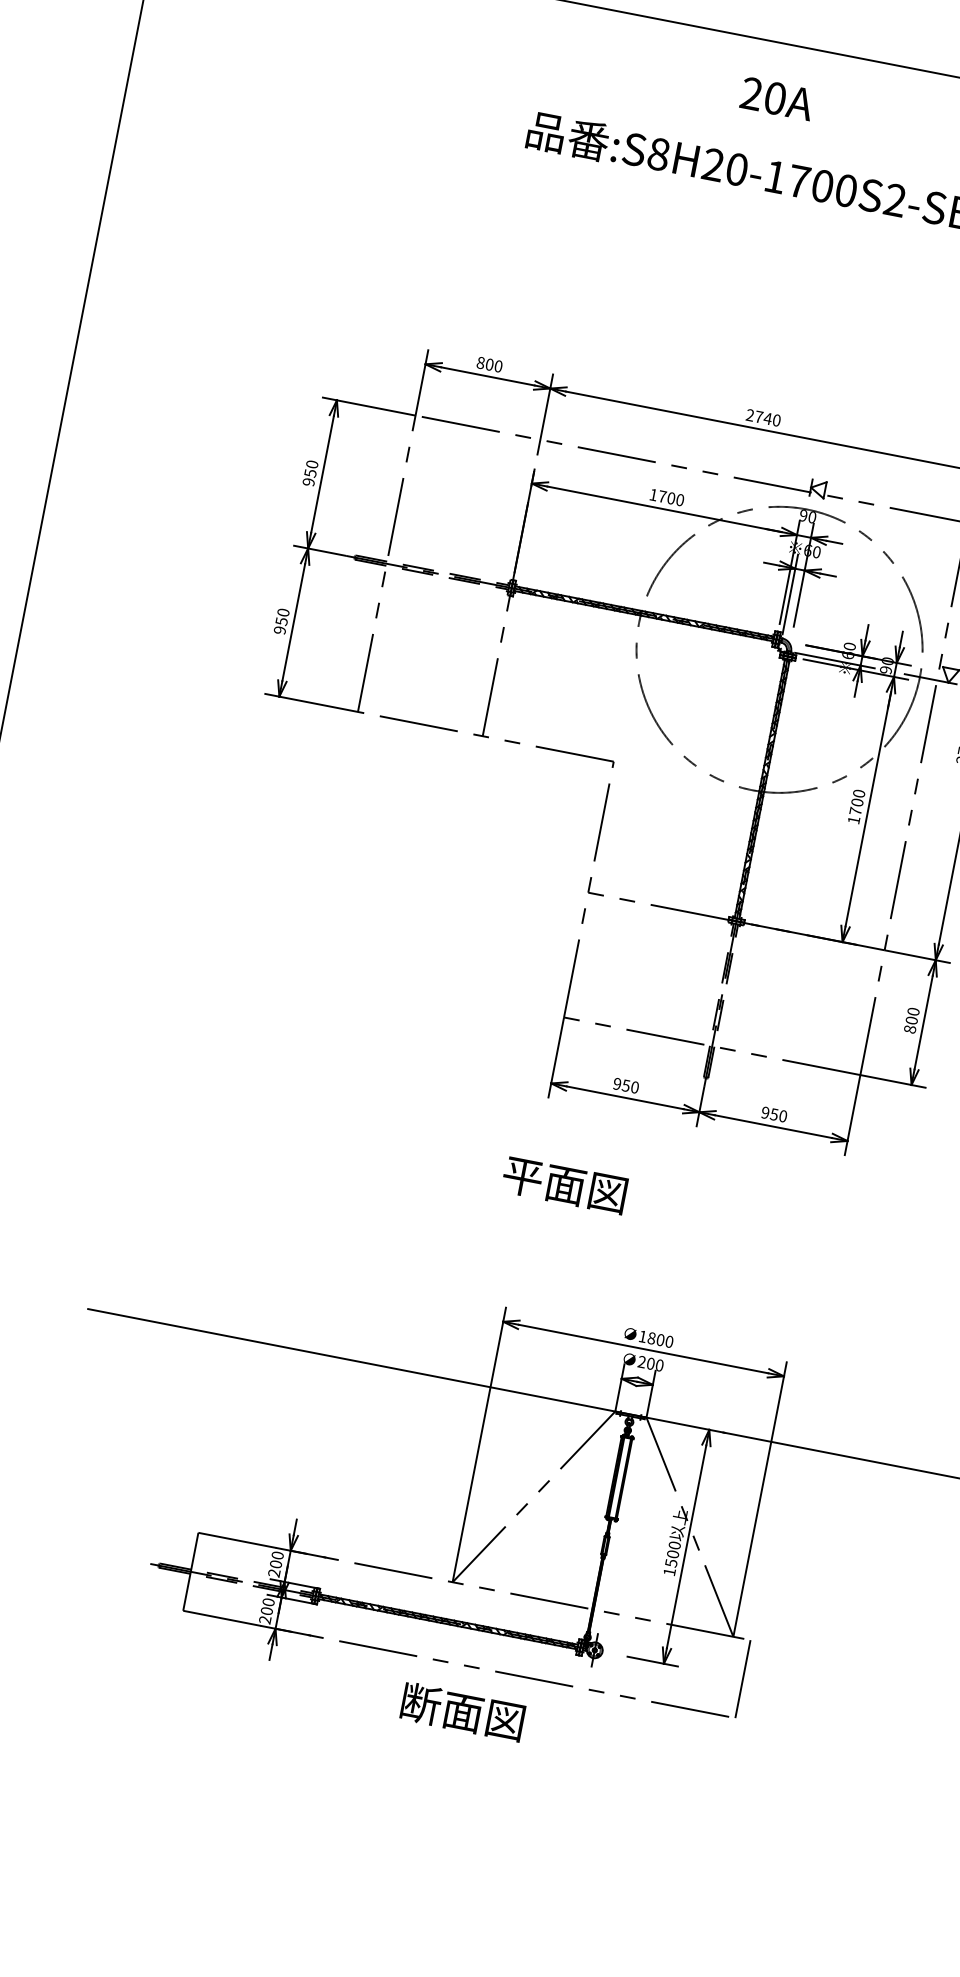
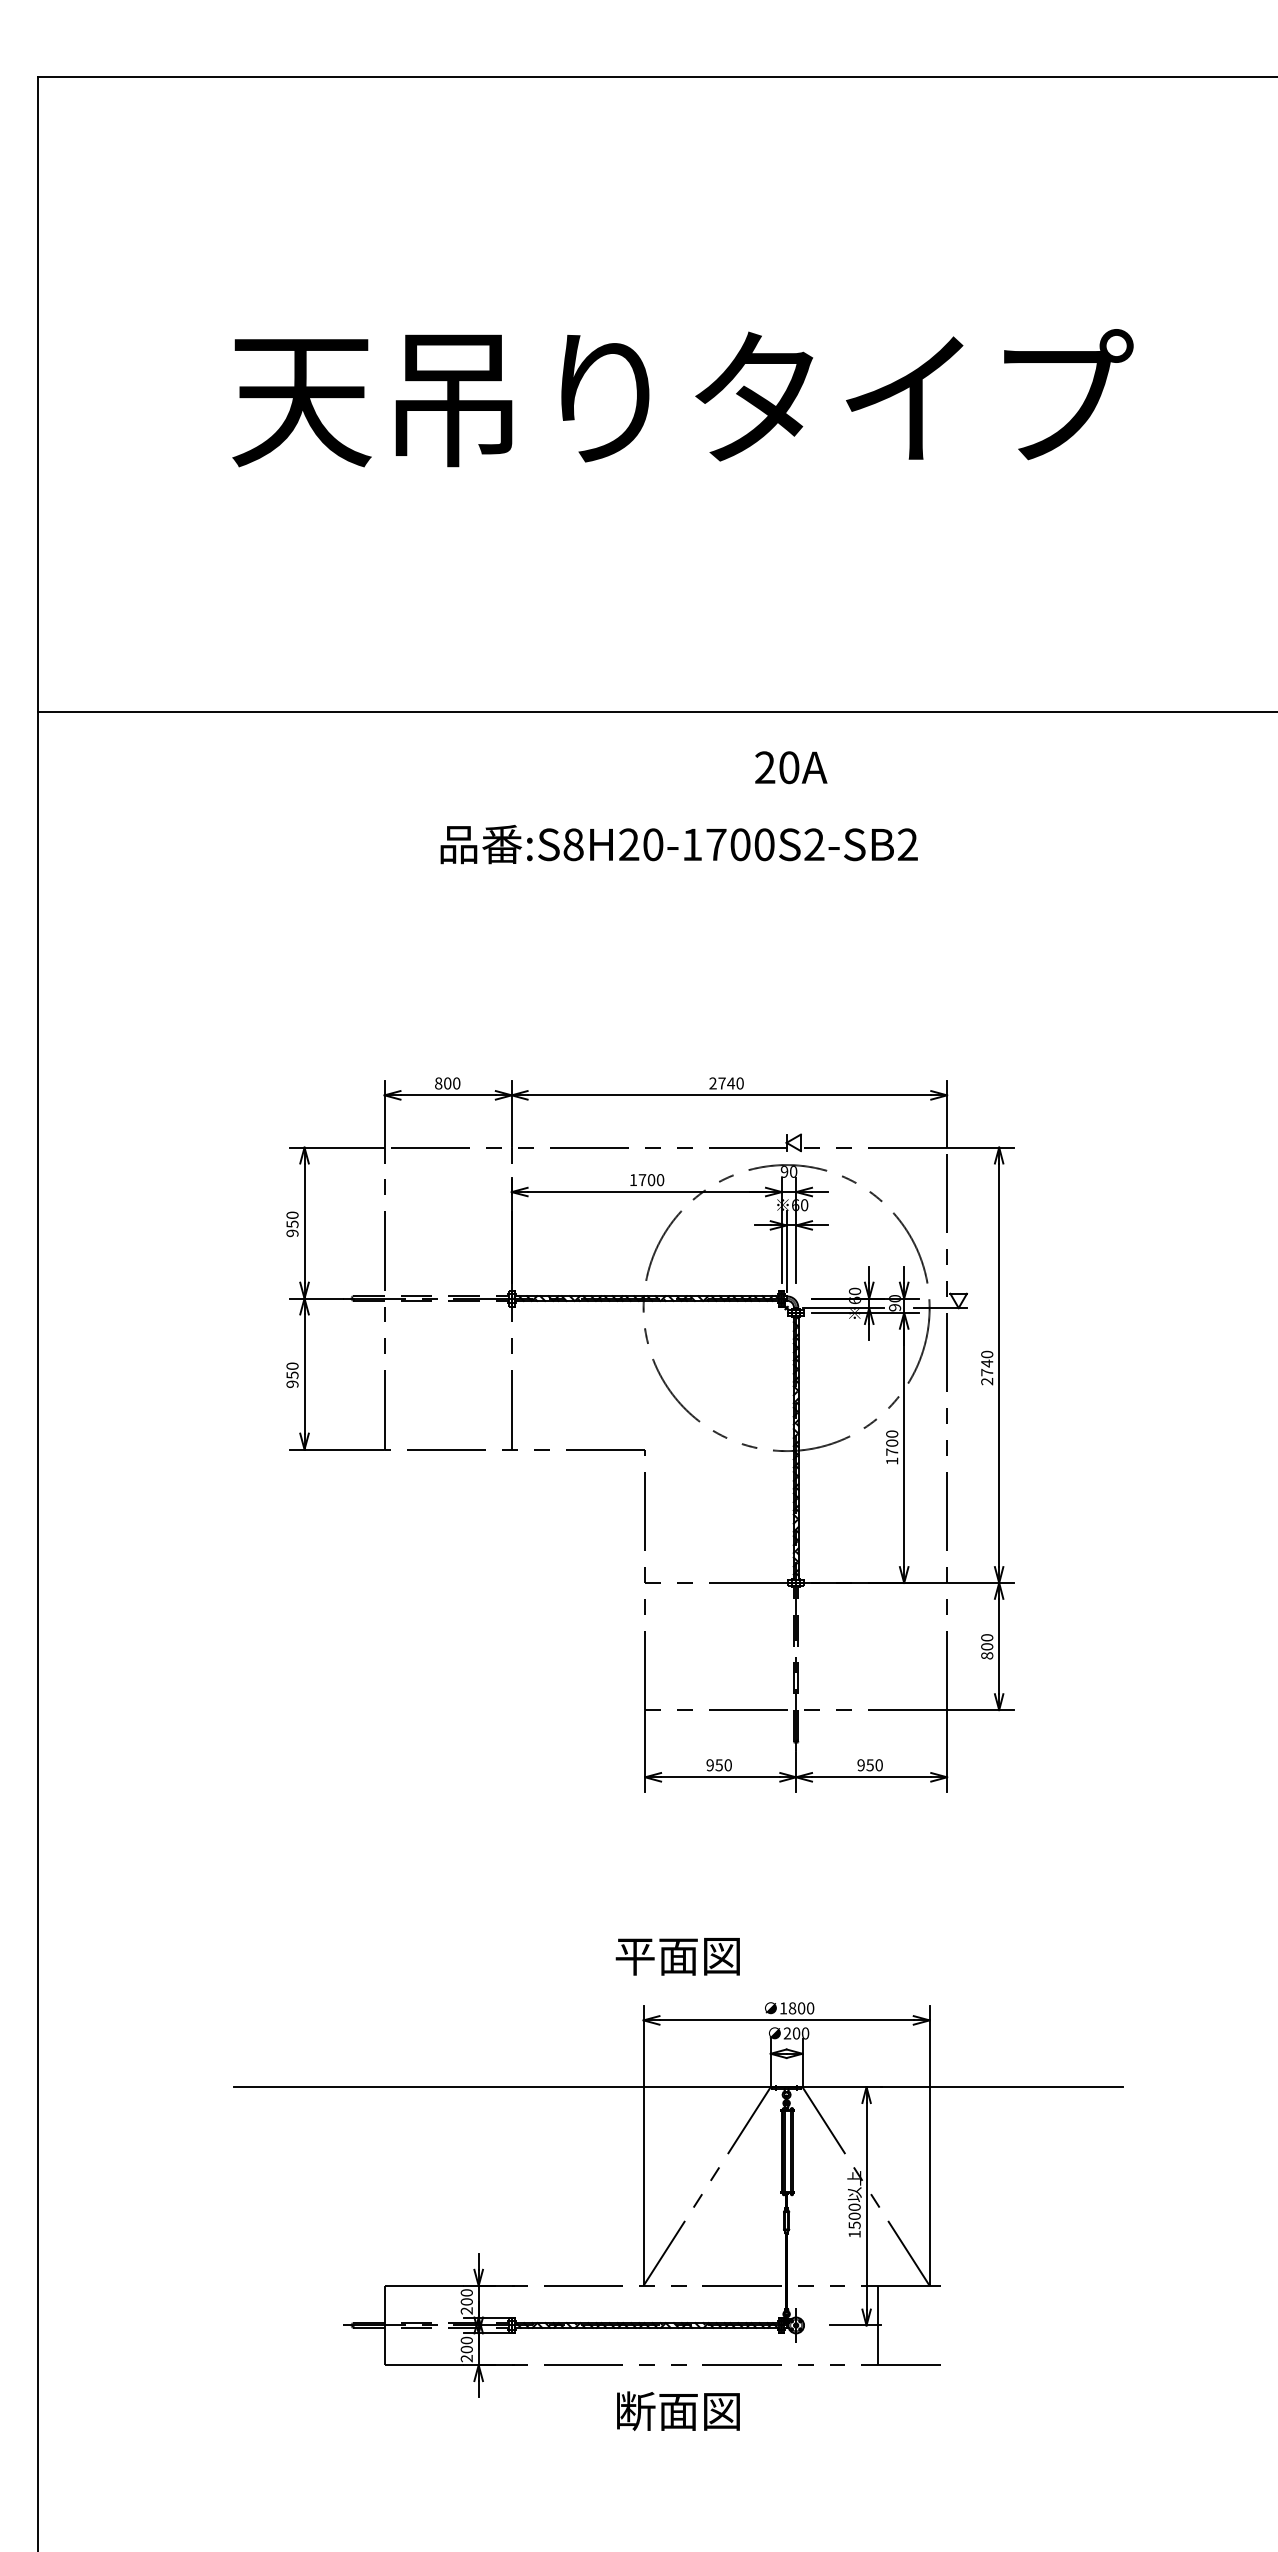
text: (777, 98) -> (791, 767), moved
text: (564, 1185) -> (677, 1956), moved
line: (743, 1679) -> (878, 2325), moved

